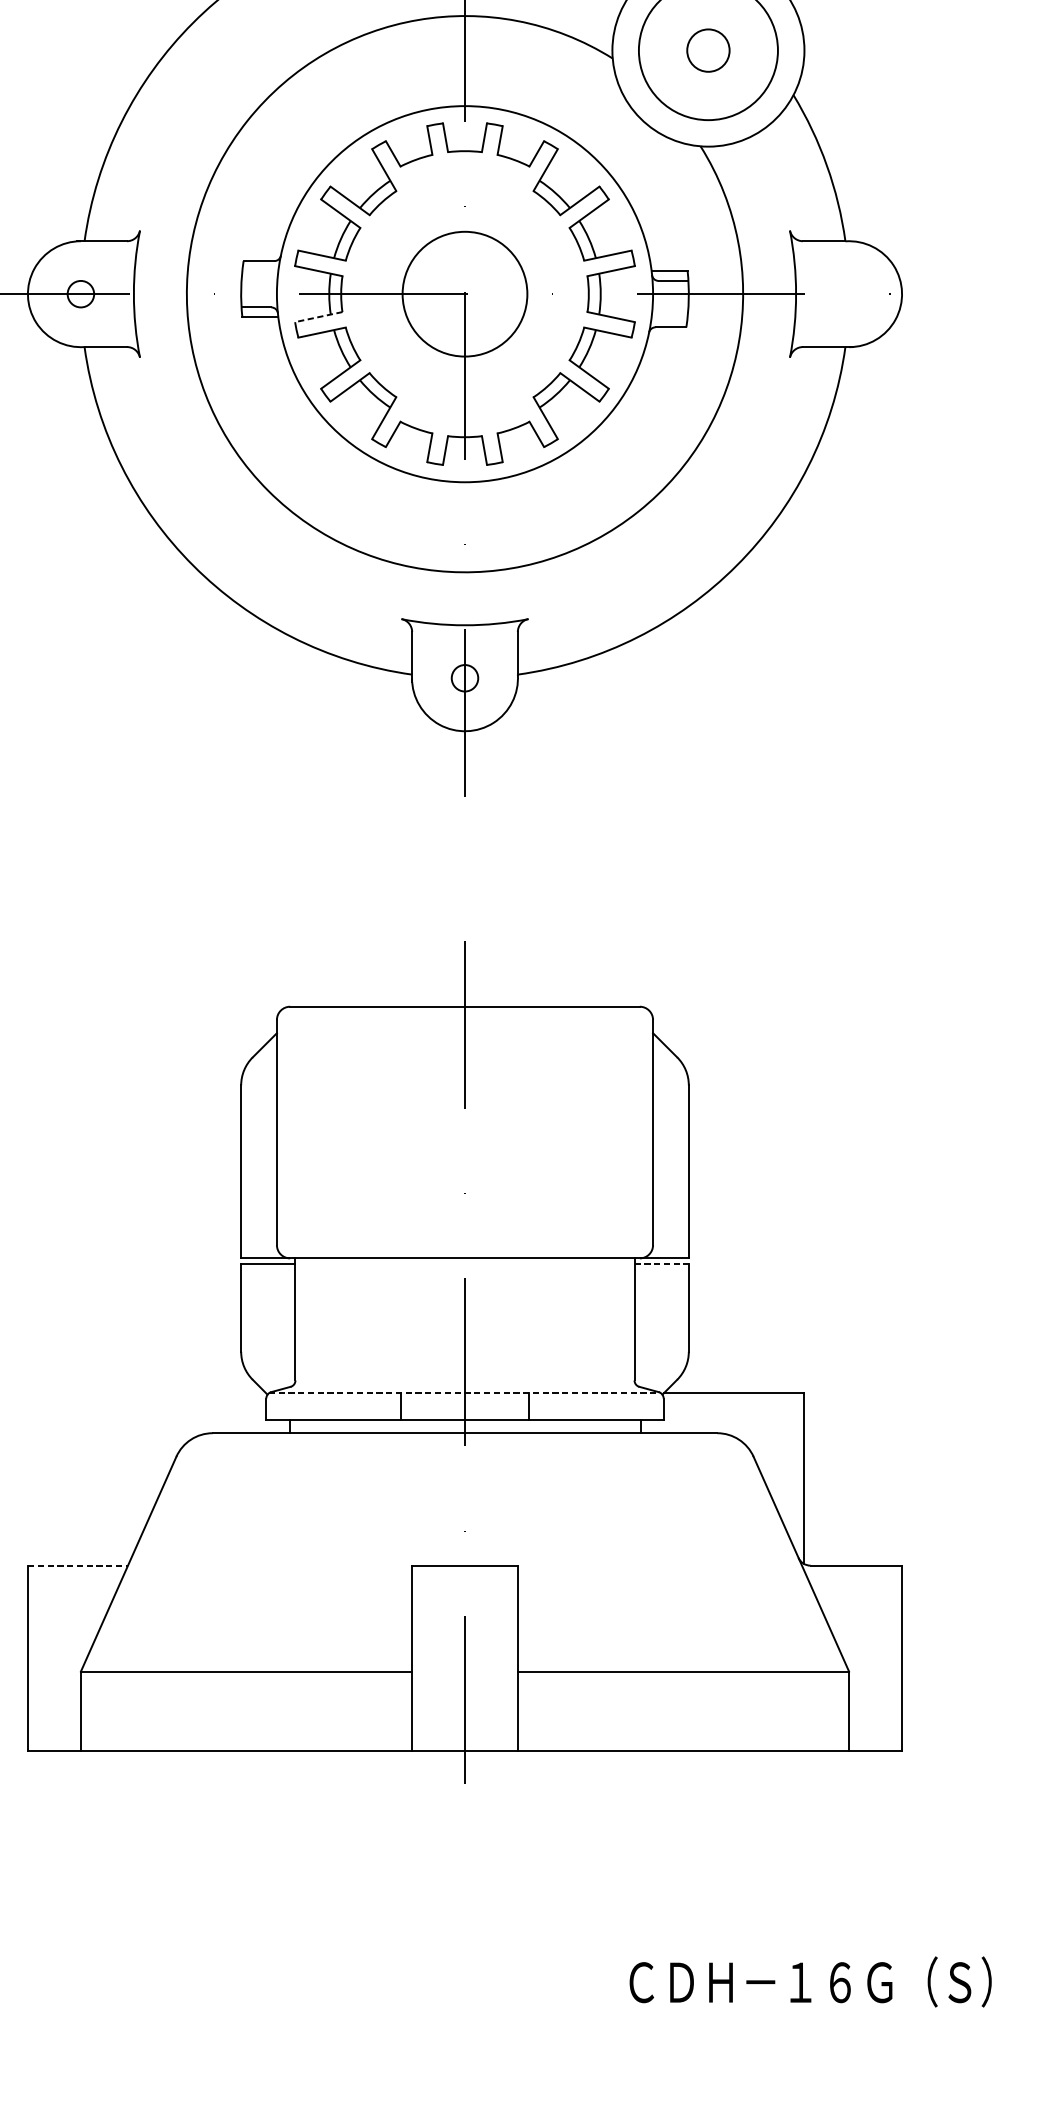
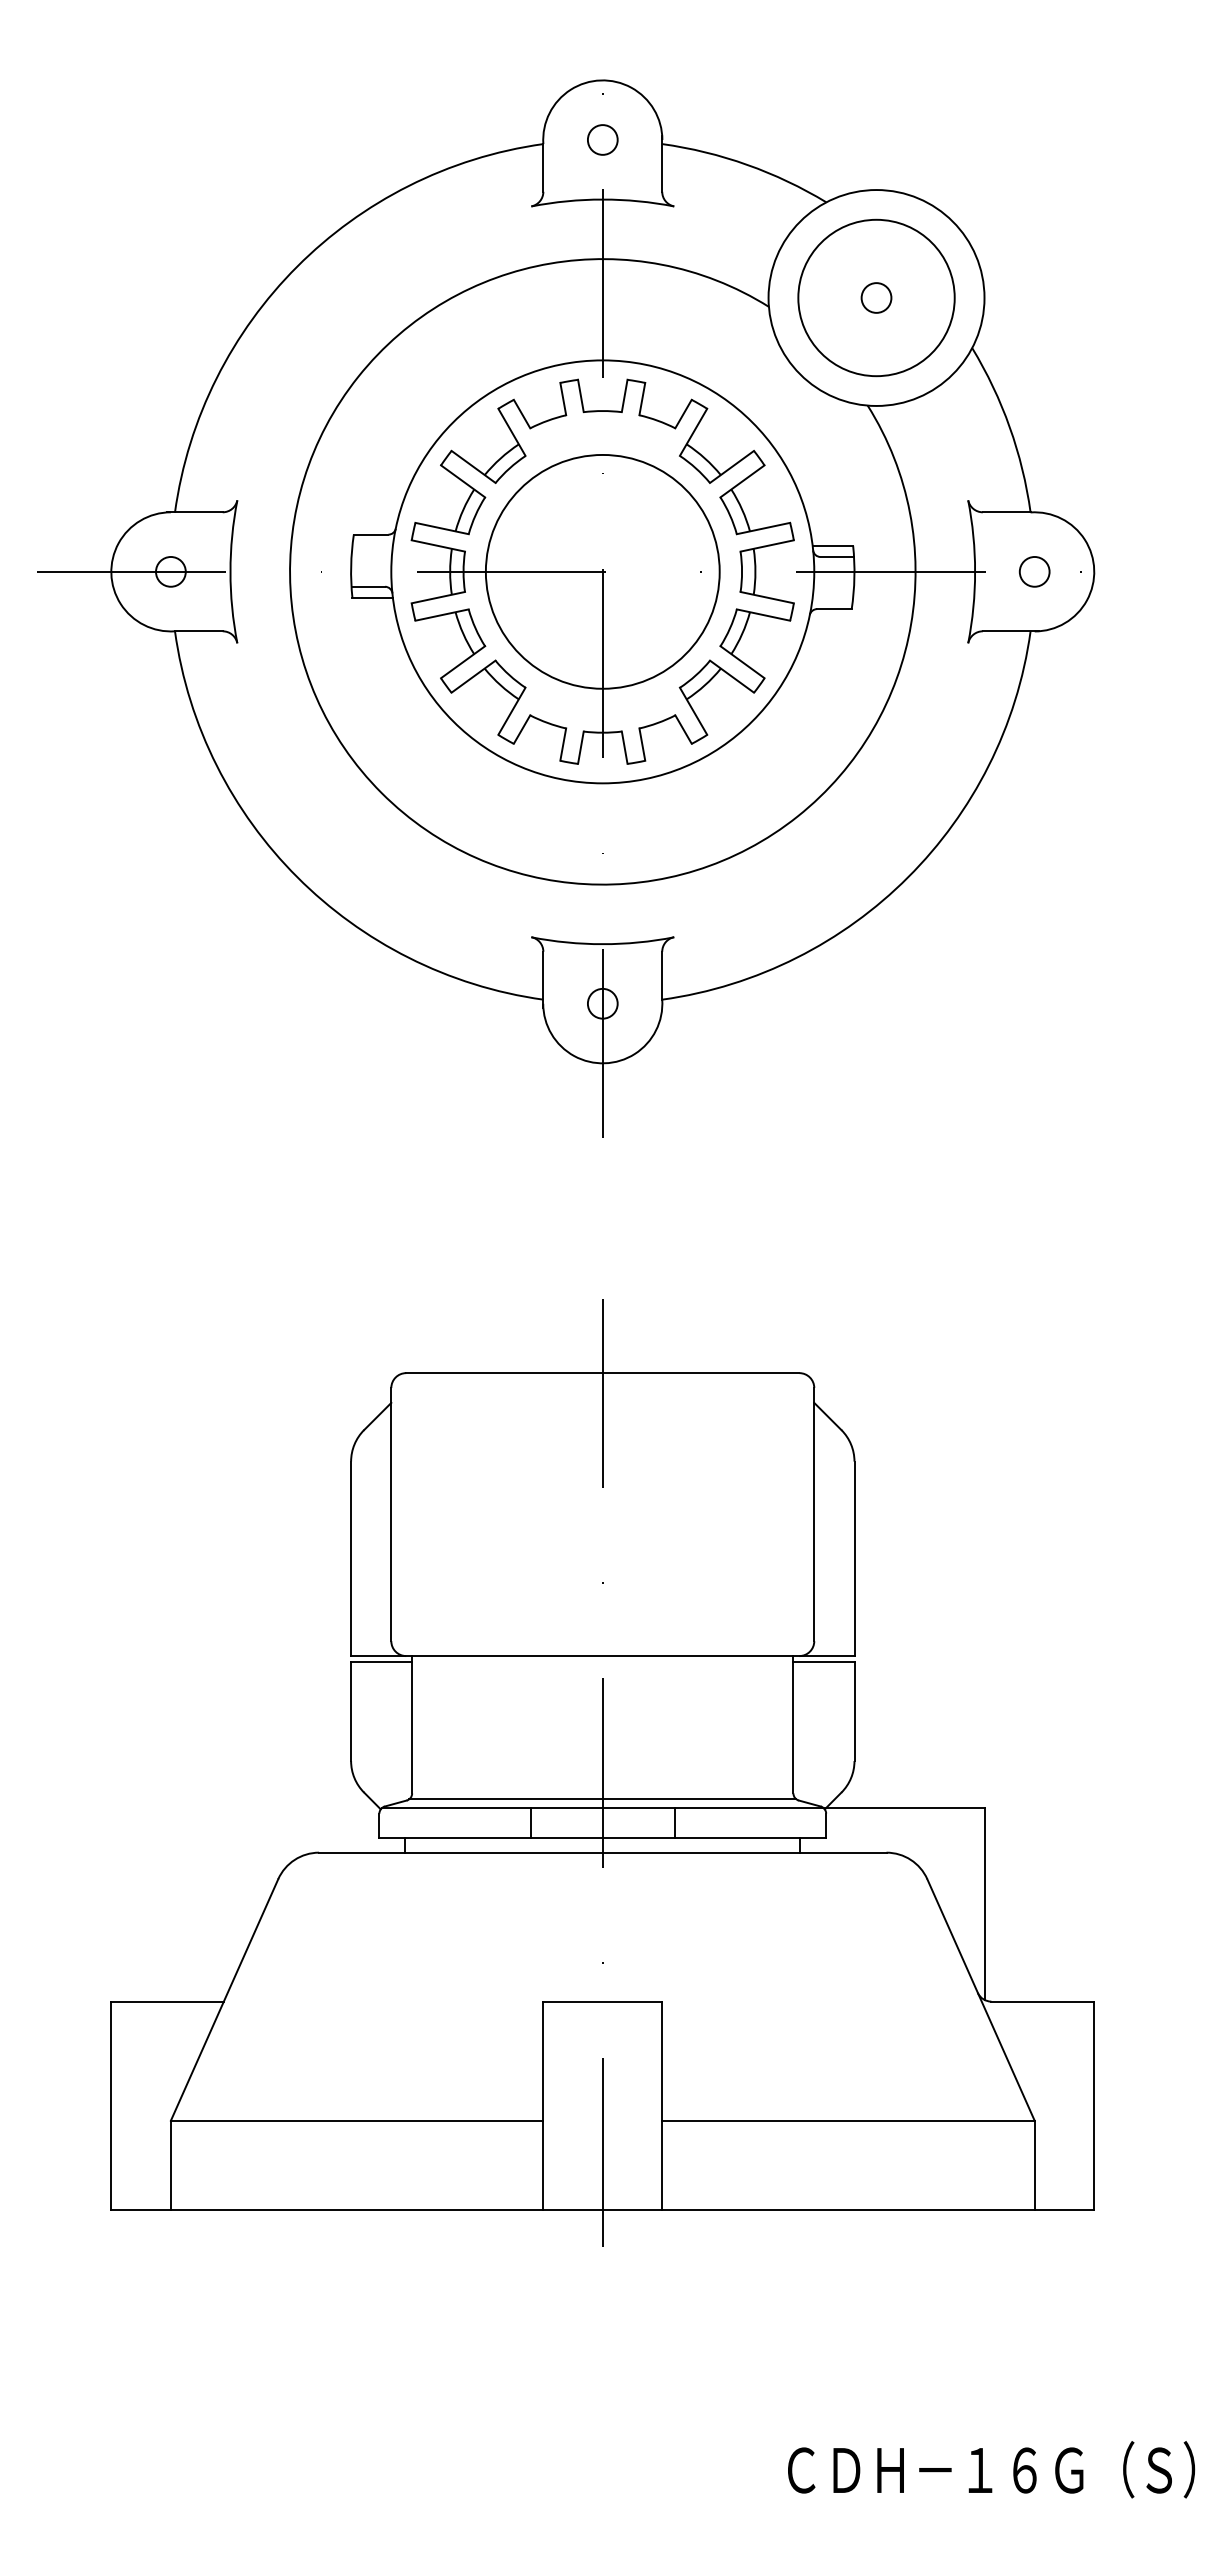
circle: (708, 50) -> (876, 297), size x0.62
circle: (464, 293) -> (602, 571), size x1.67
circle: (848, 293) -> (1034, 571), added
line: (318, 316) -> (437, 597), dashed -> solid
line: (661, 1264) -> (823, 1662), dashed -> solid
line: (464, 1385) -> (602, 1799), added
line: (464, 1393) -> (602, 1808), dashed -> solid
line: (78, 1565) -> (168, 2001), dashed -> solid

